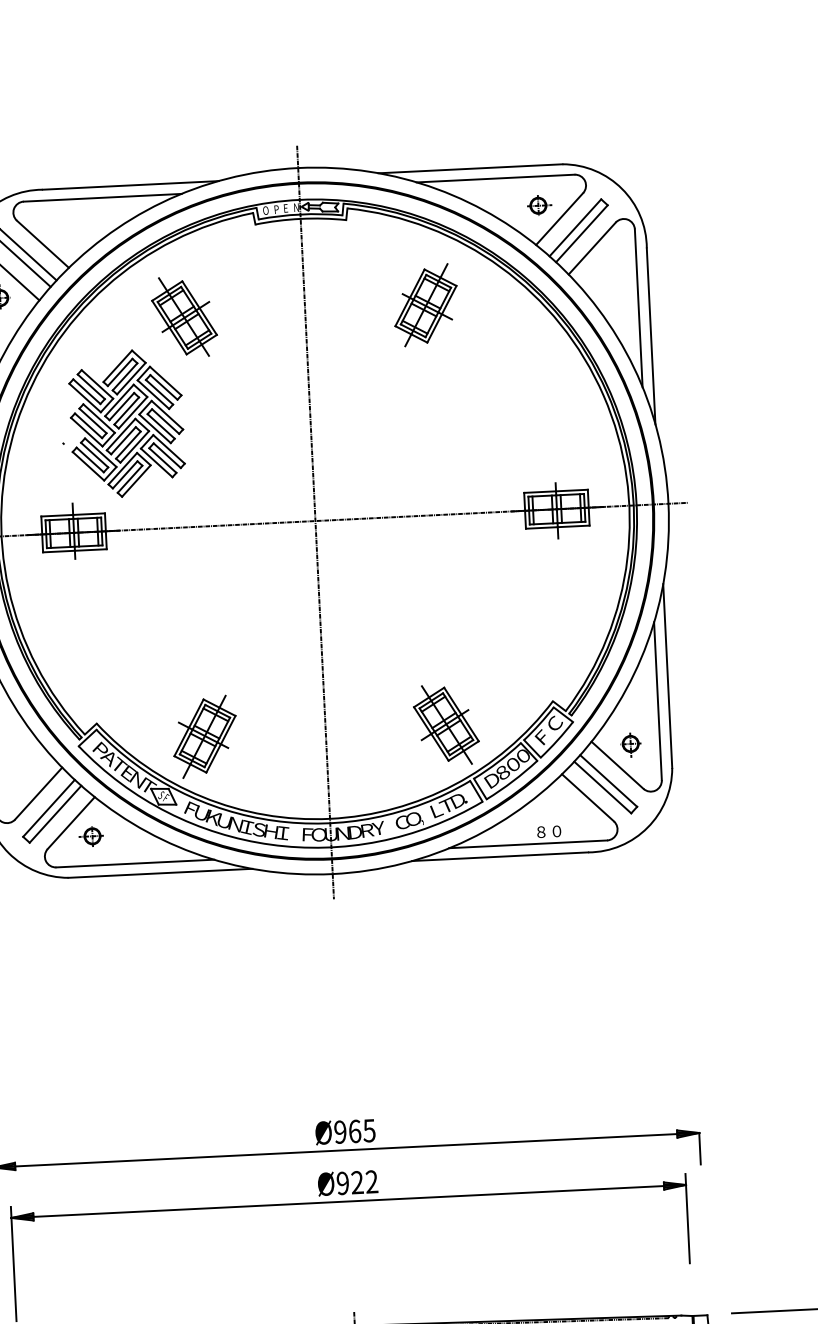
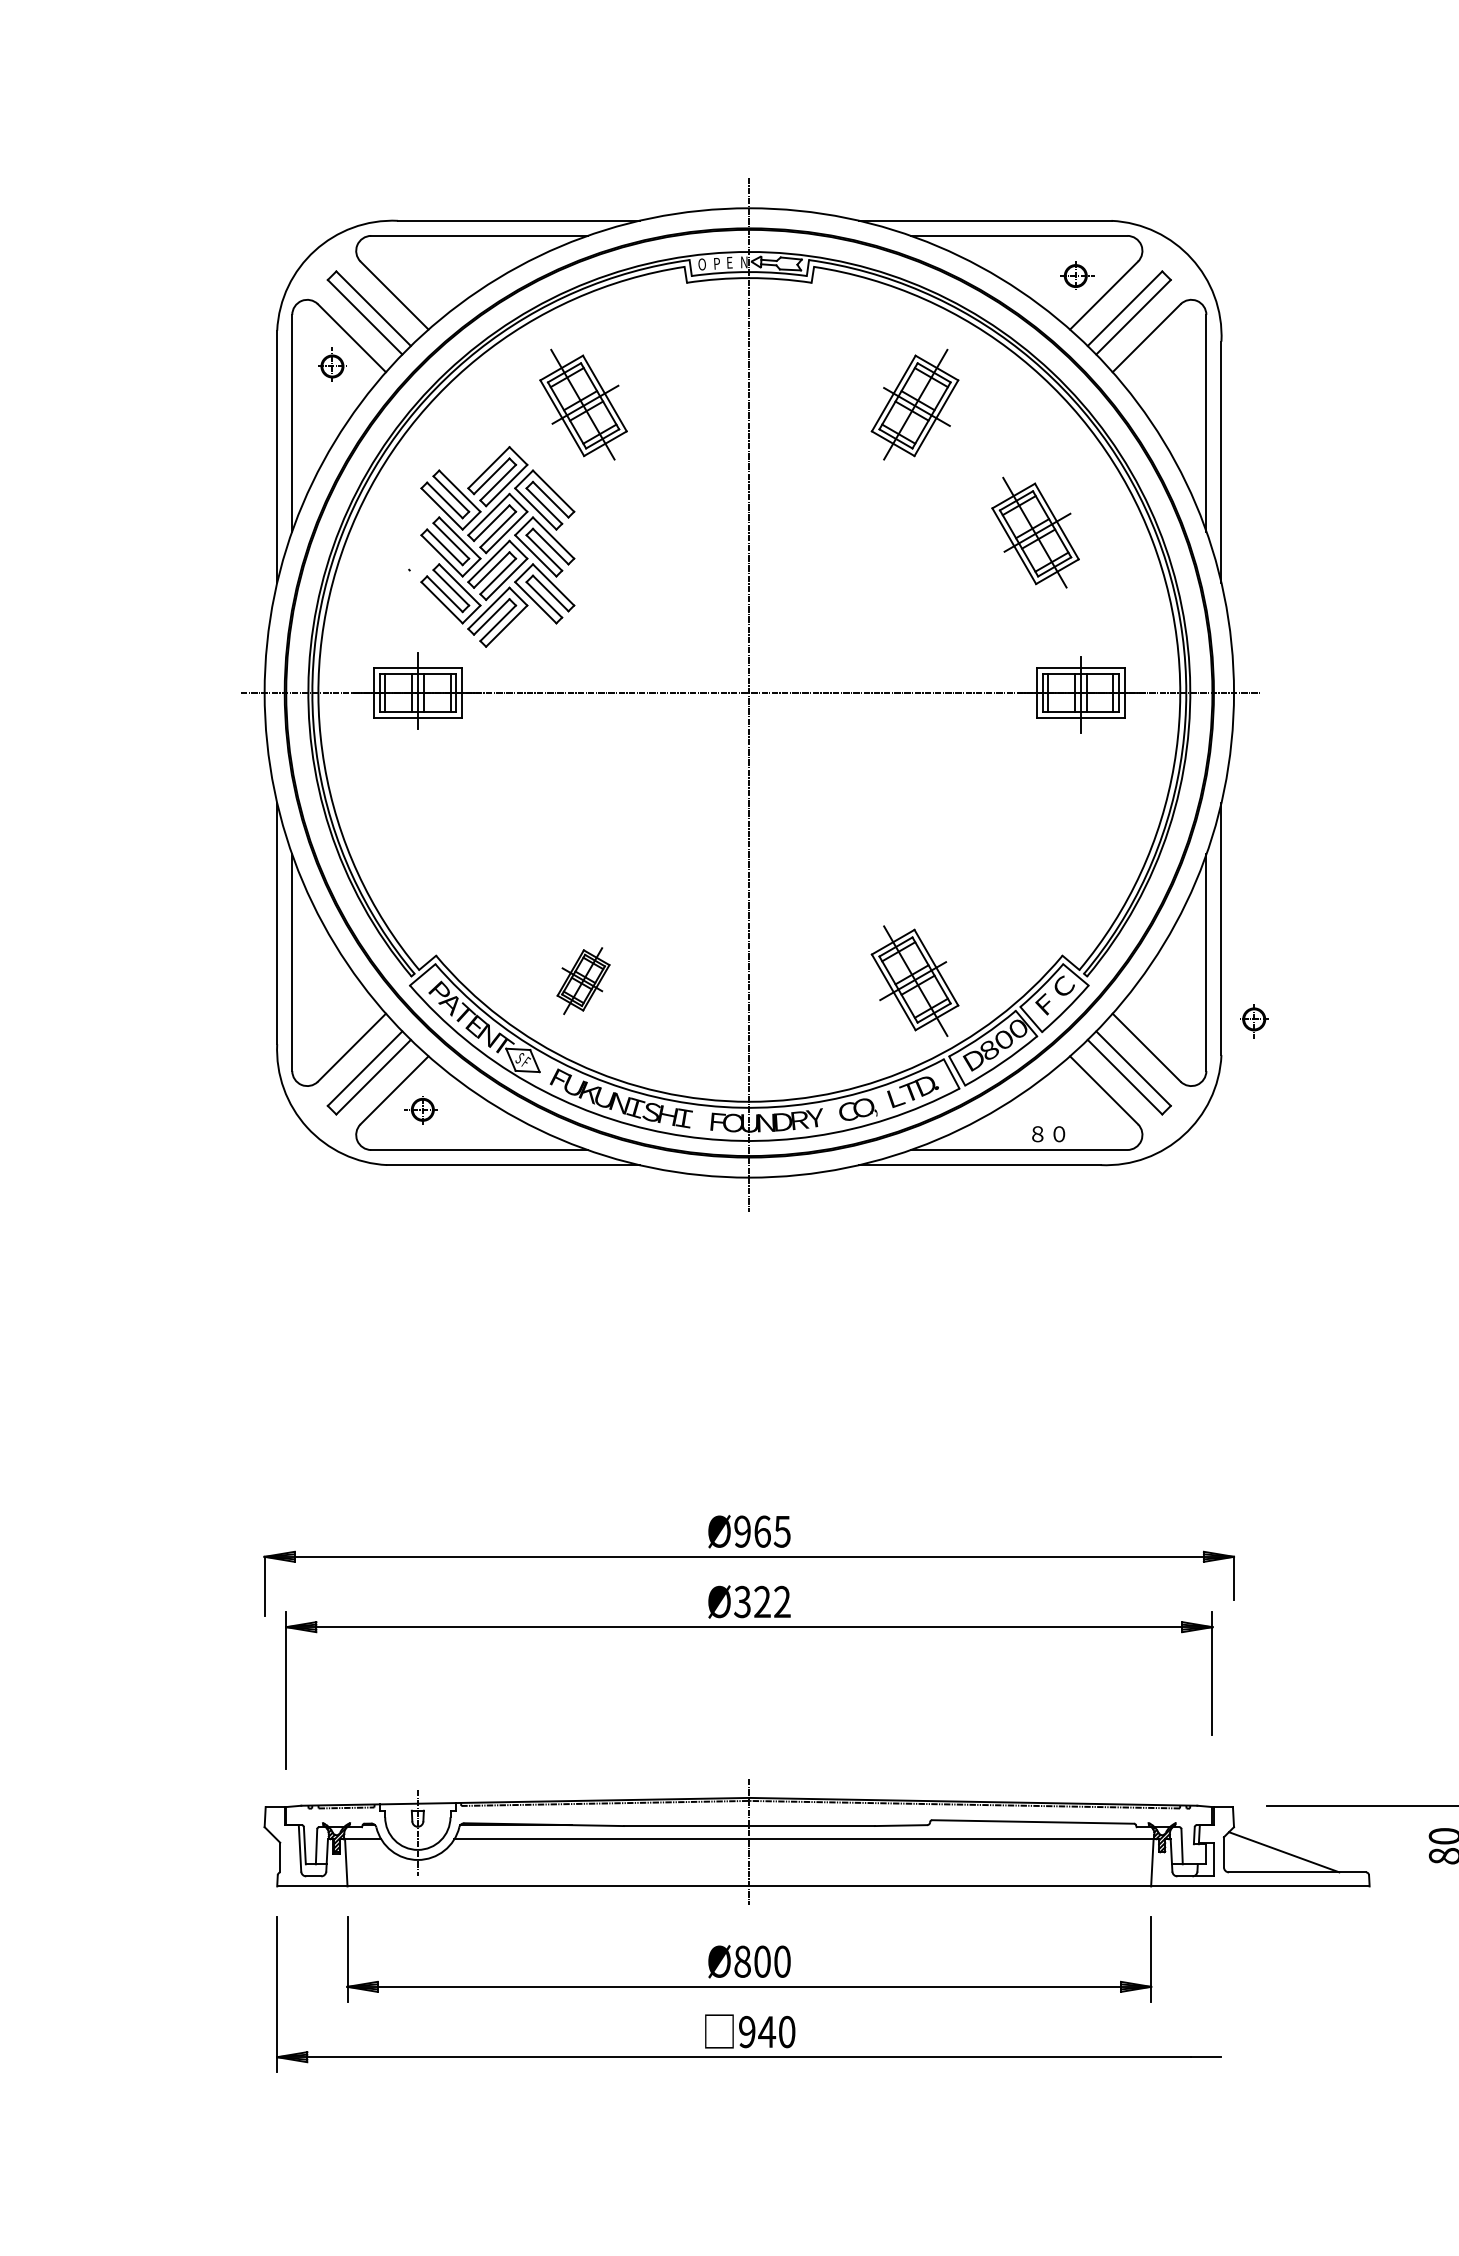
part: (518, 394) -> (1035, 532), added
part: (204, 736) -> (583, 980), size x0.6
part: (631, 745) -> (1254, 1021), moved
text: (342, 1183) -> (742, 1602), Ø922 -> Ø322

